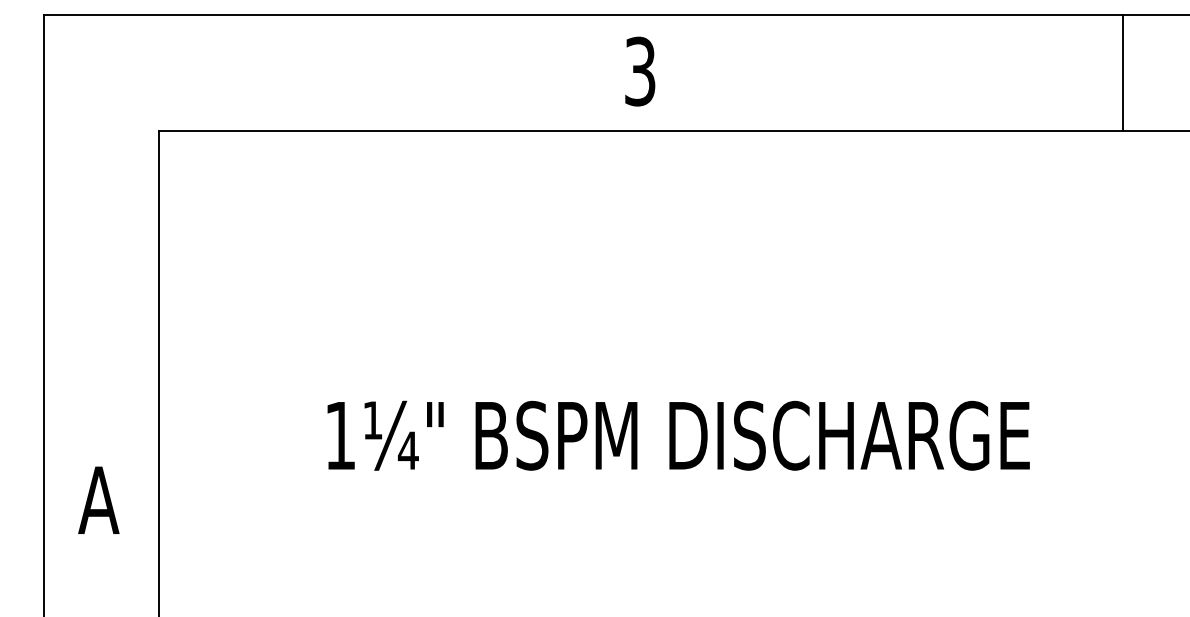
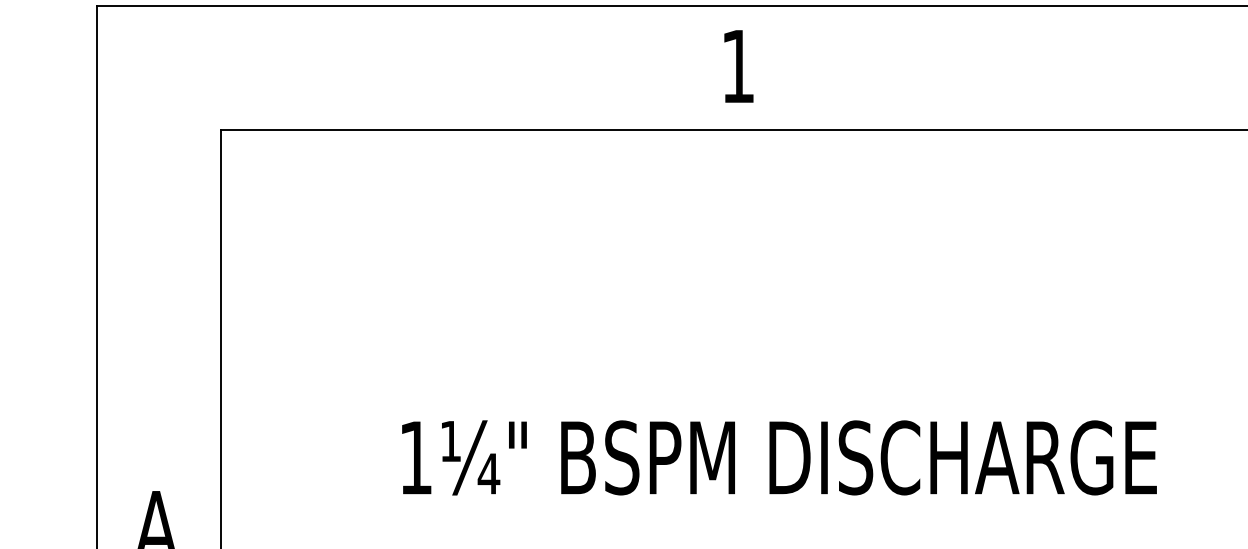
text: (640, 71) -> (738, 66), 3 -> 1

